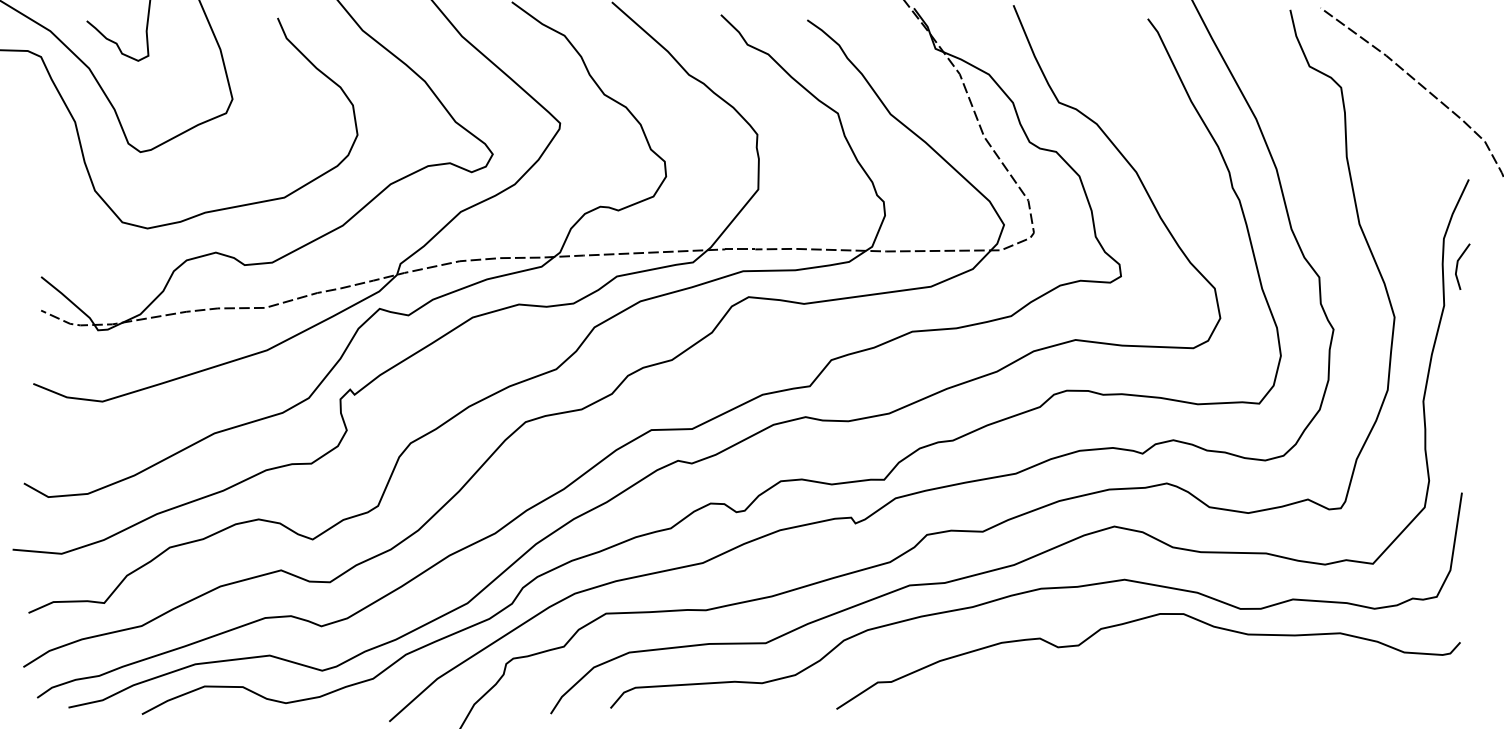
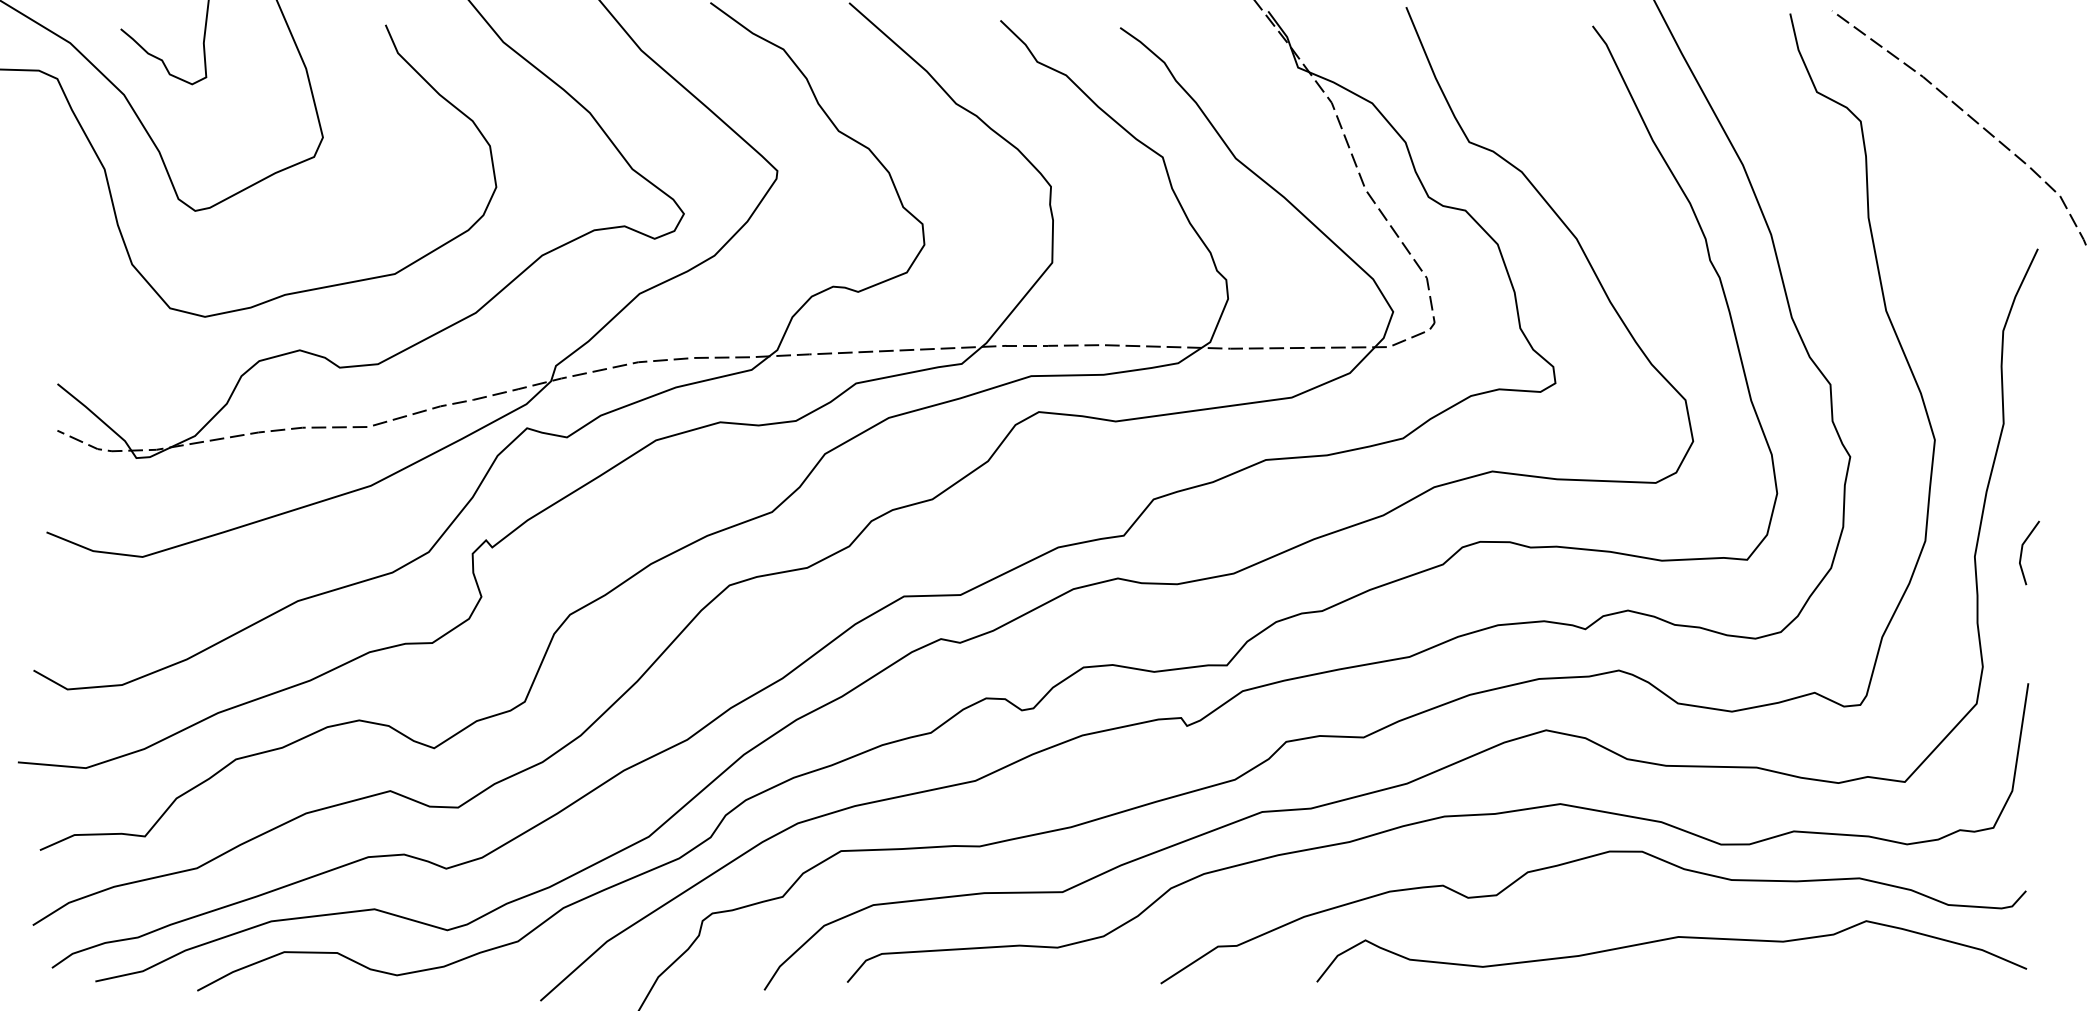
line: (1457, 266) -> (2022, 552), moved
curve: (1204, 677) -> (1671, 939), added

